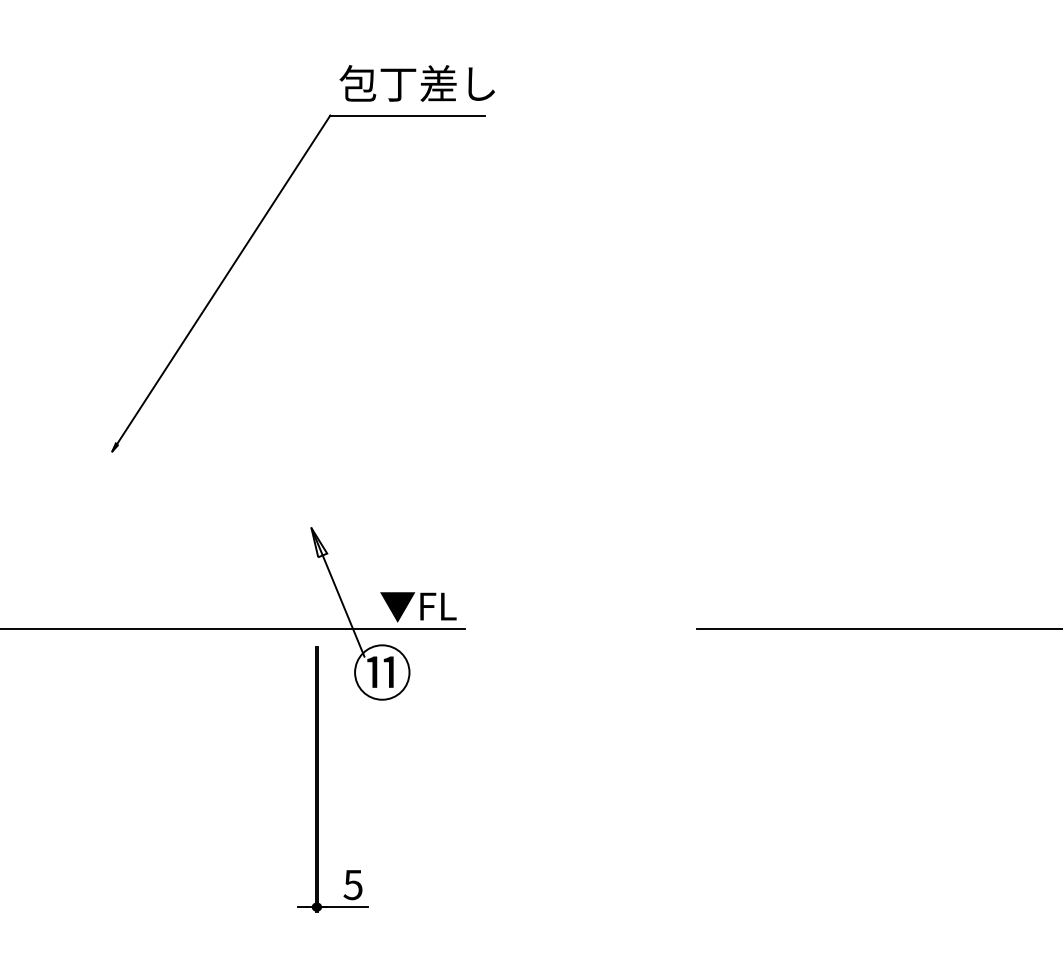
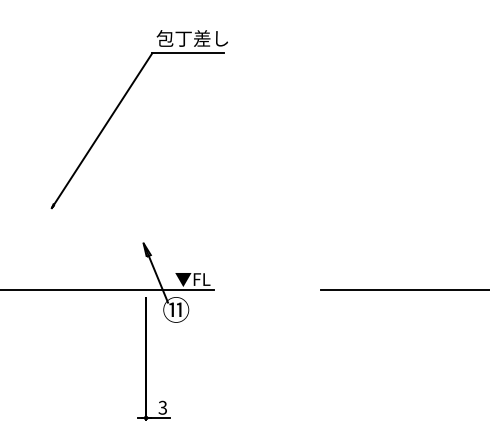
text: (352, 882) -> (162, 406), 5 -> 3

